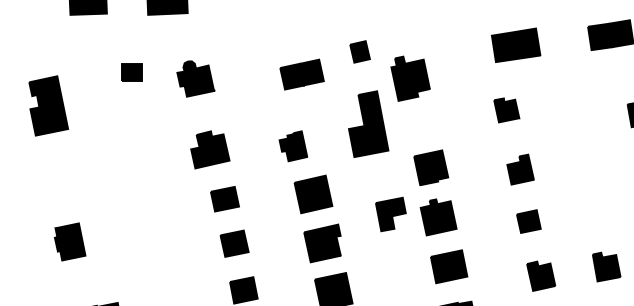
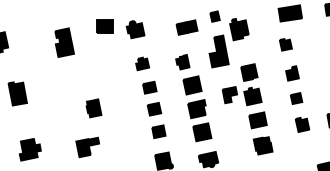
part: (131, 70) -> (104, 25), size x1.6
part: (209, 149) -> (142, 63), size x0.7
part: (69, 242) -> (93, 108), moved

